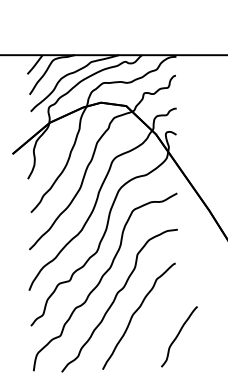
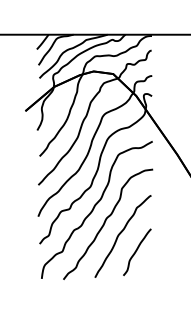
curve: (179, 334) -> (137, 250), moved

